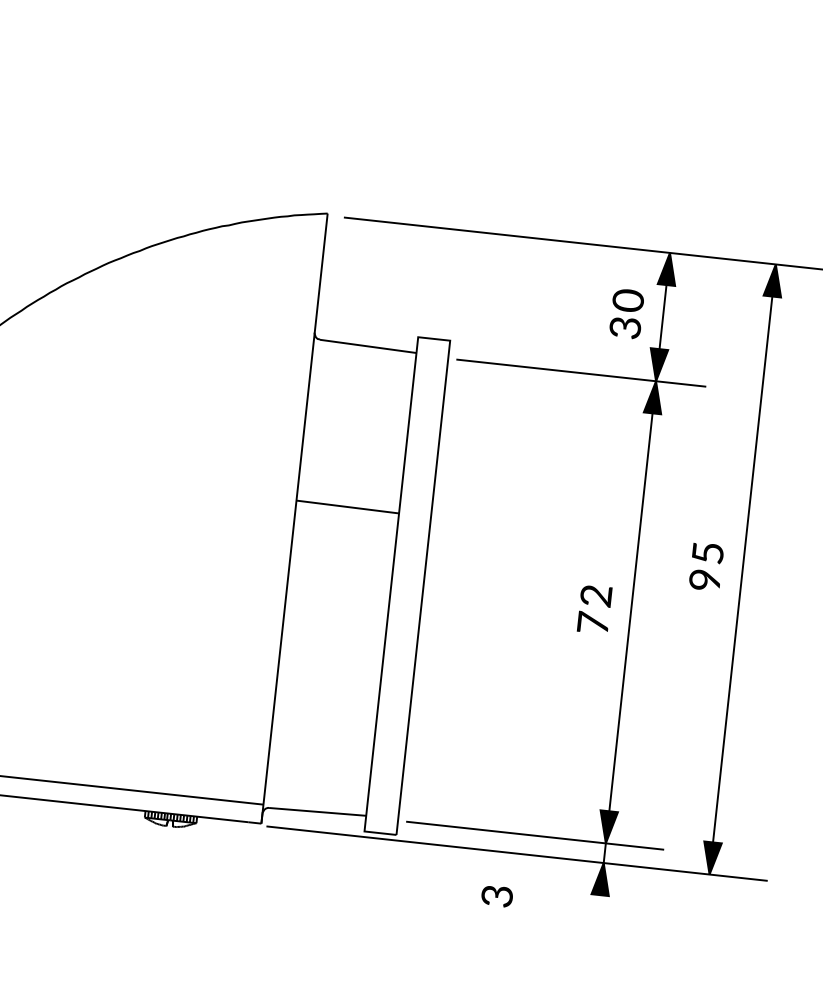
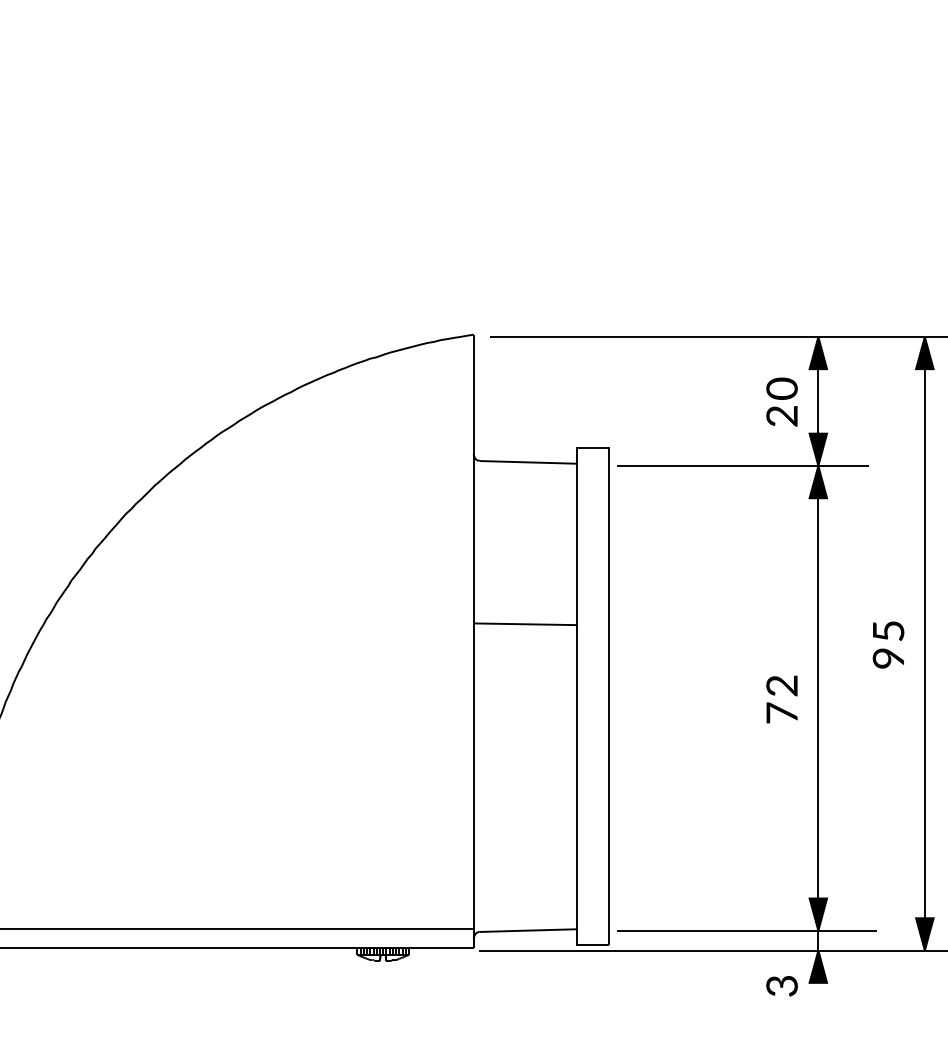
text: (625, 328) -> (782, 416), 3 -> 2
text: (496, 896) -> (781, 986), moved

